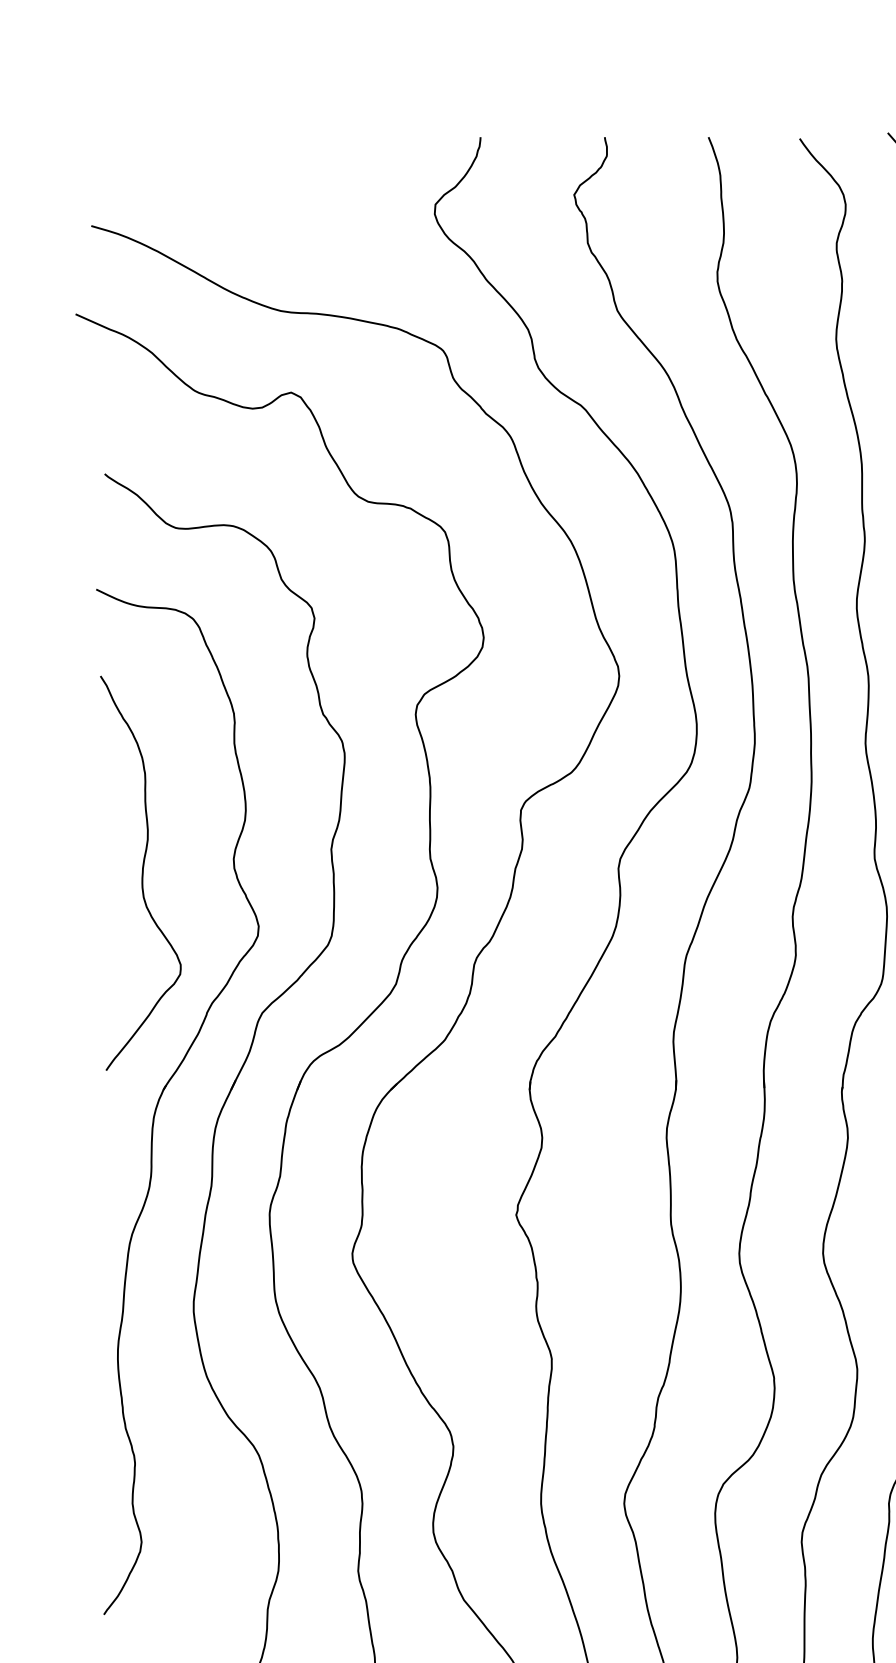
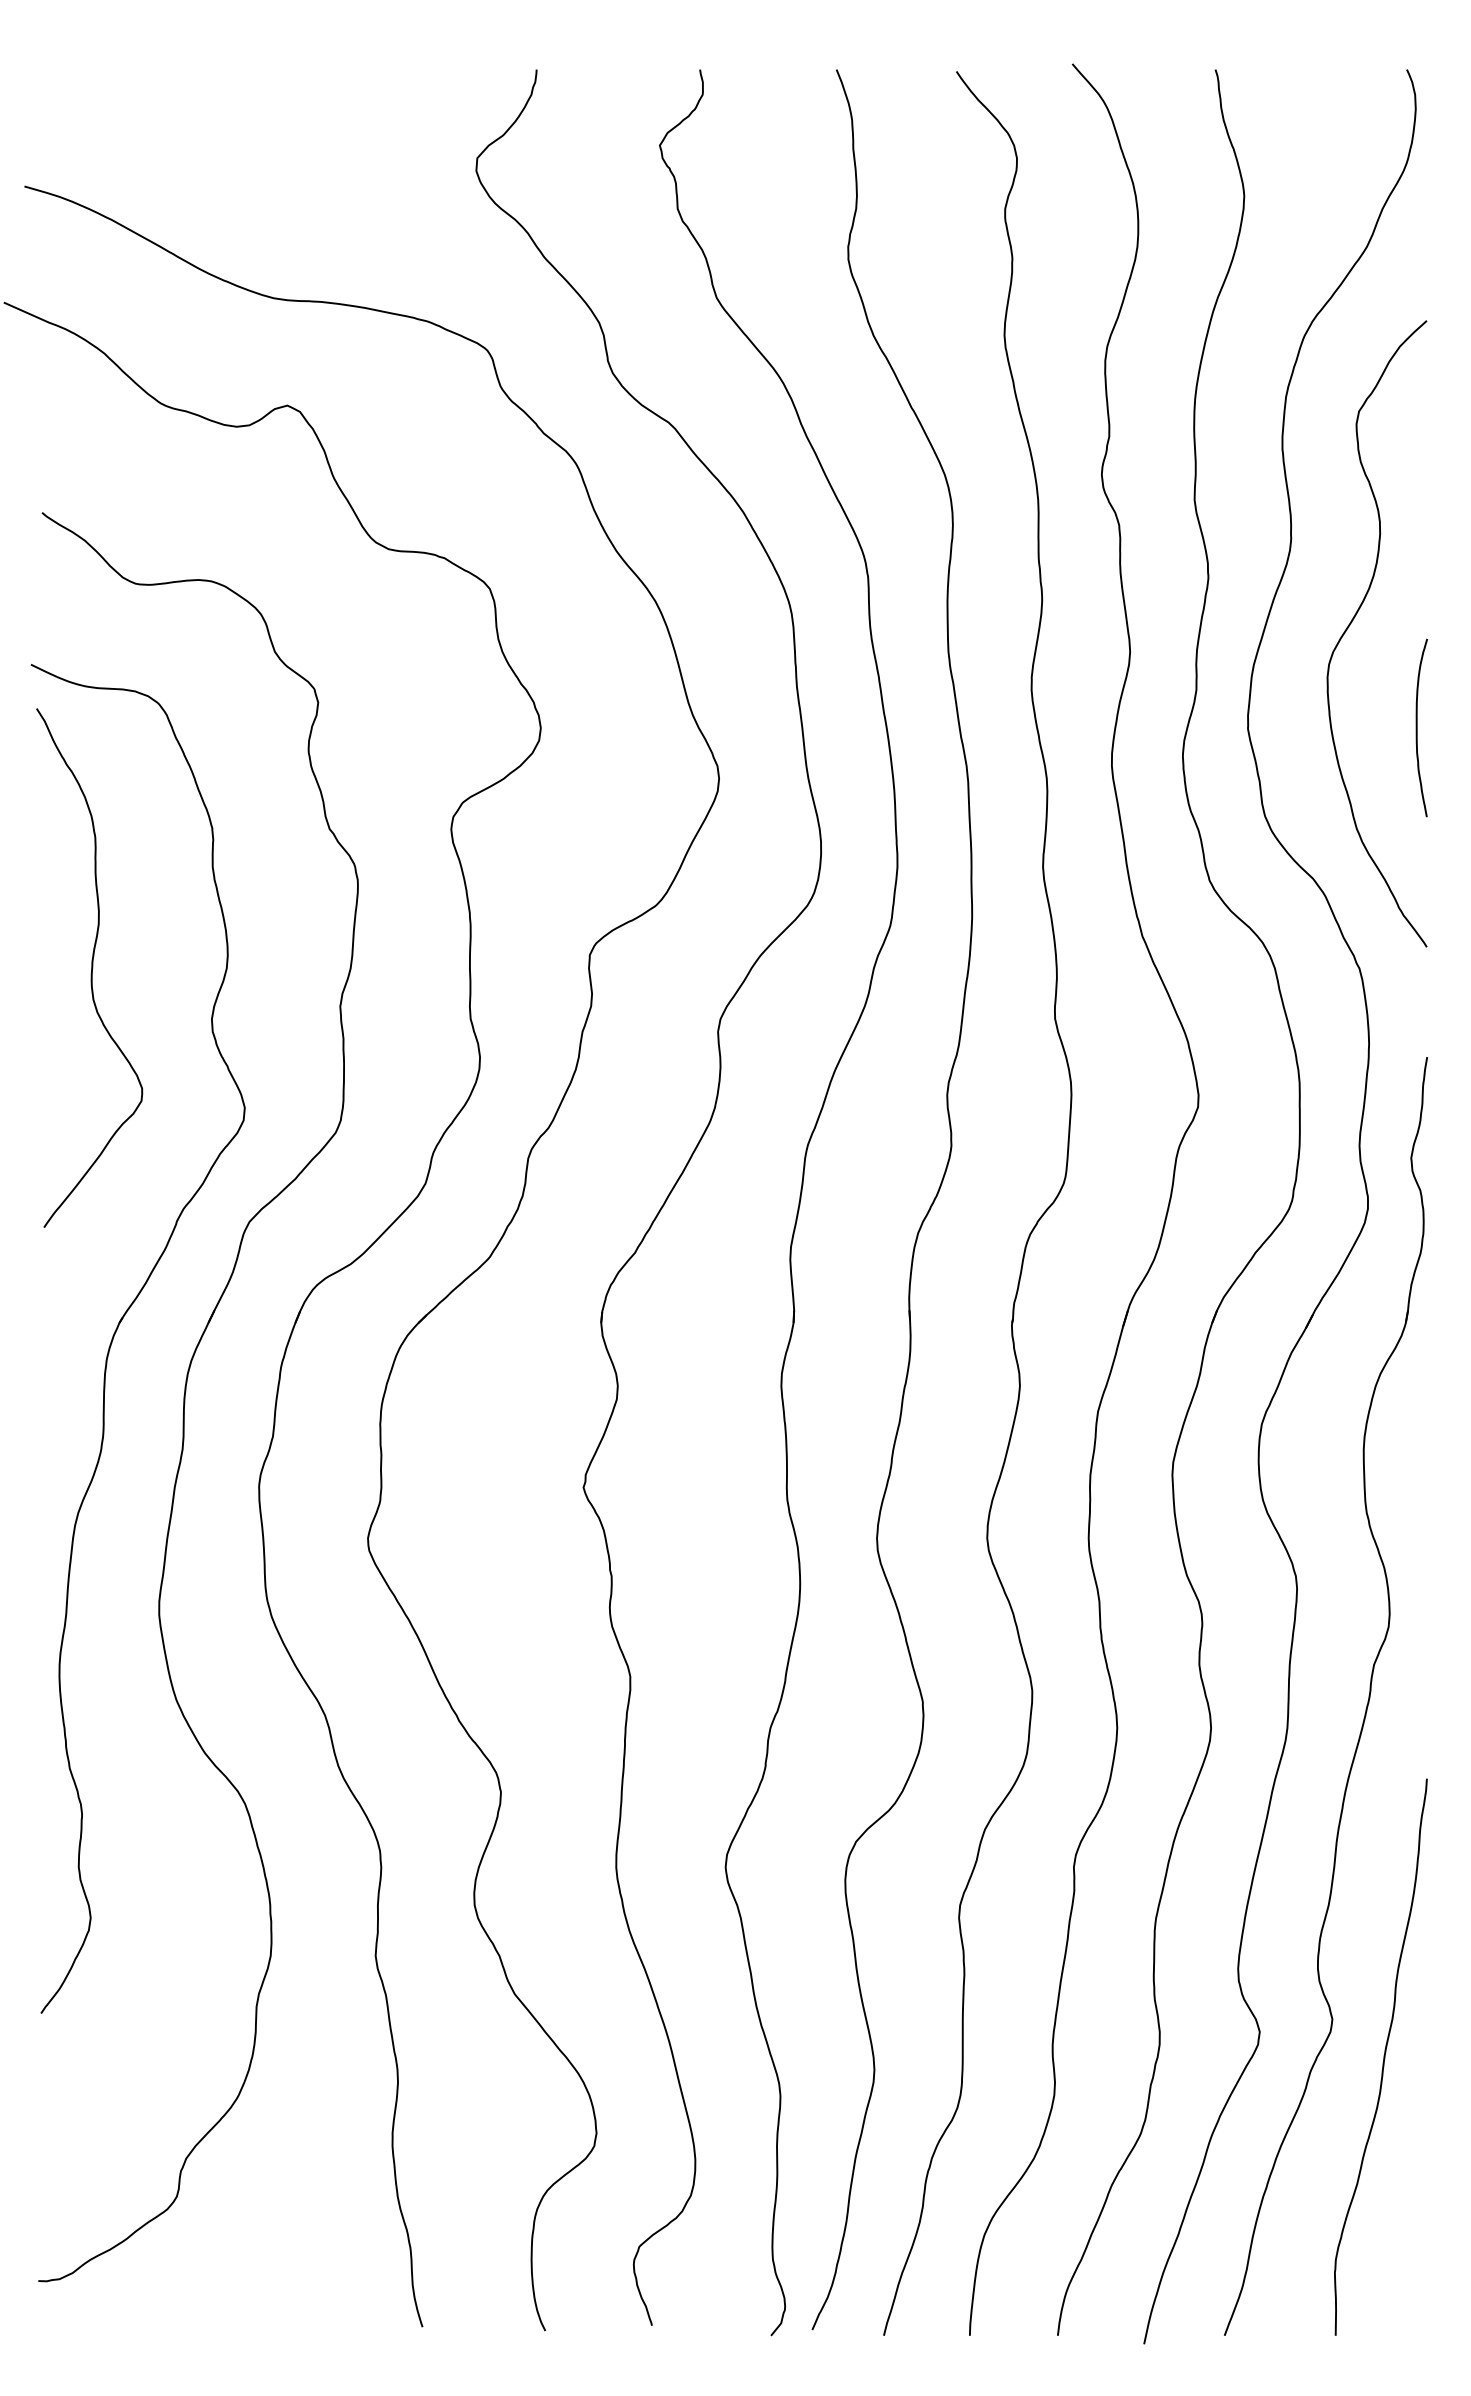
curve: (142, 872) -> (91, 967), moved

